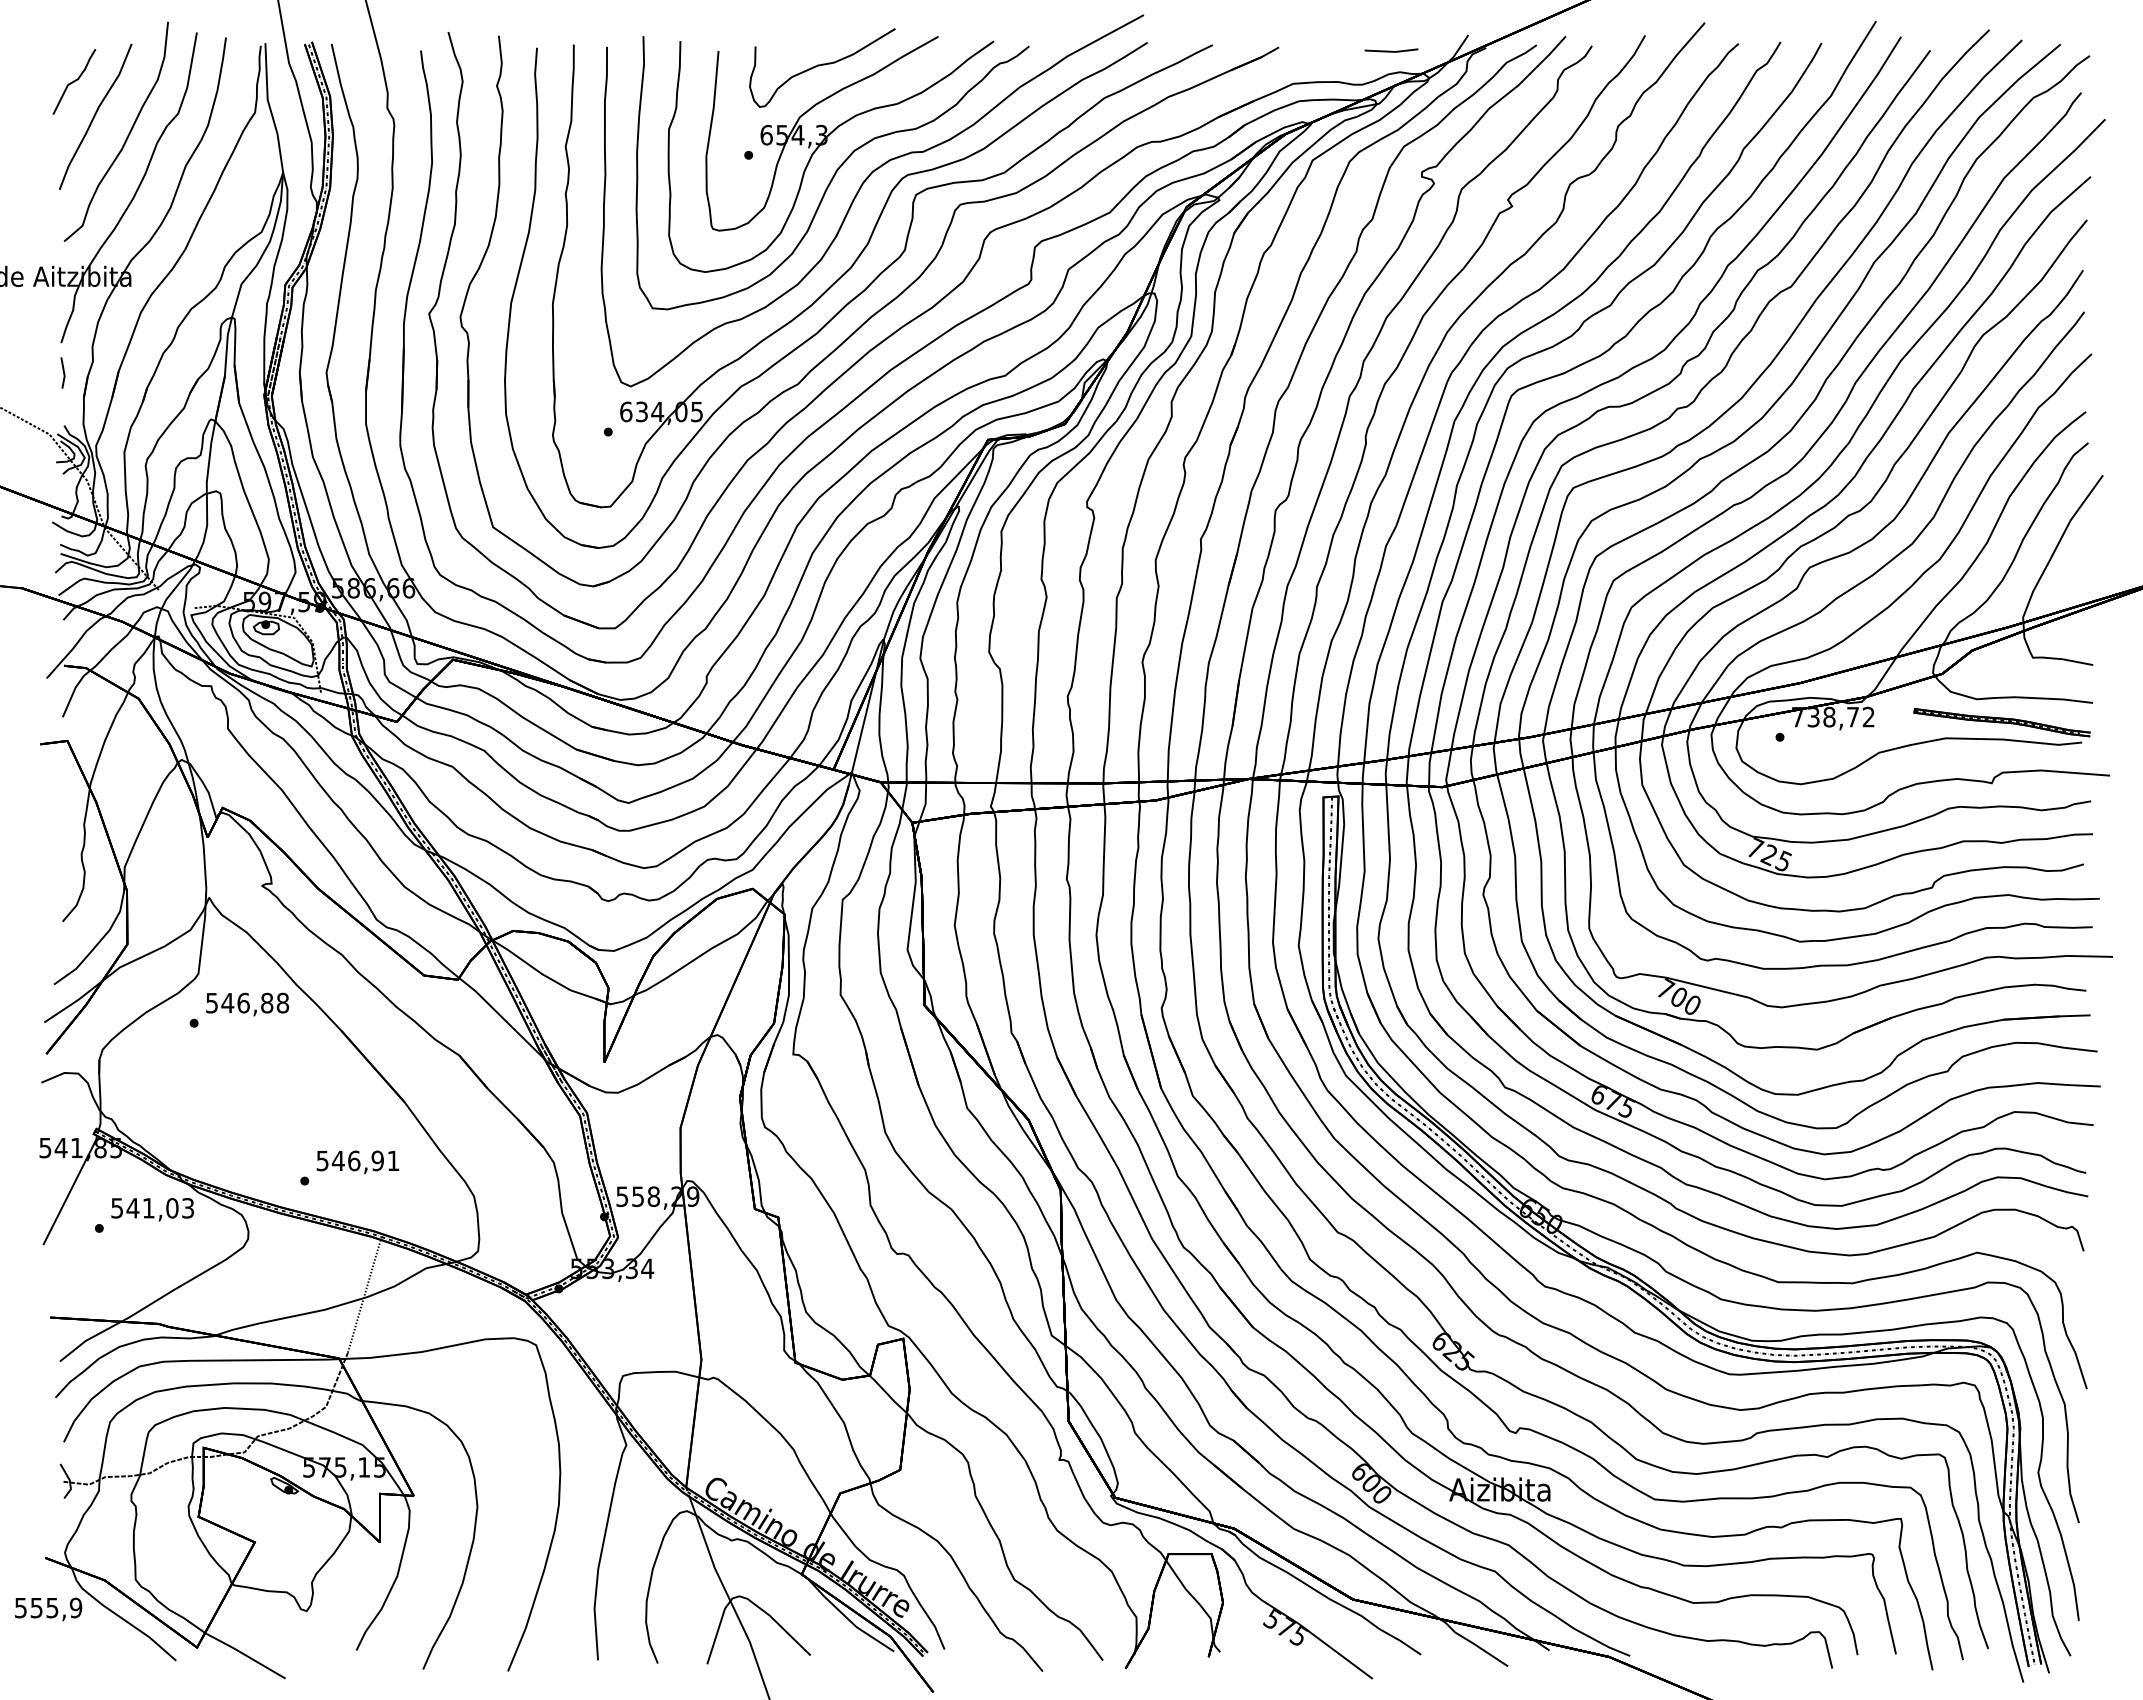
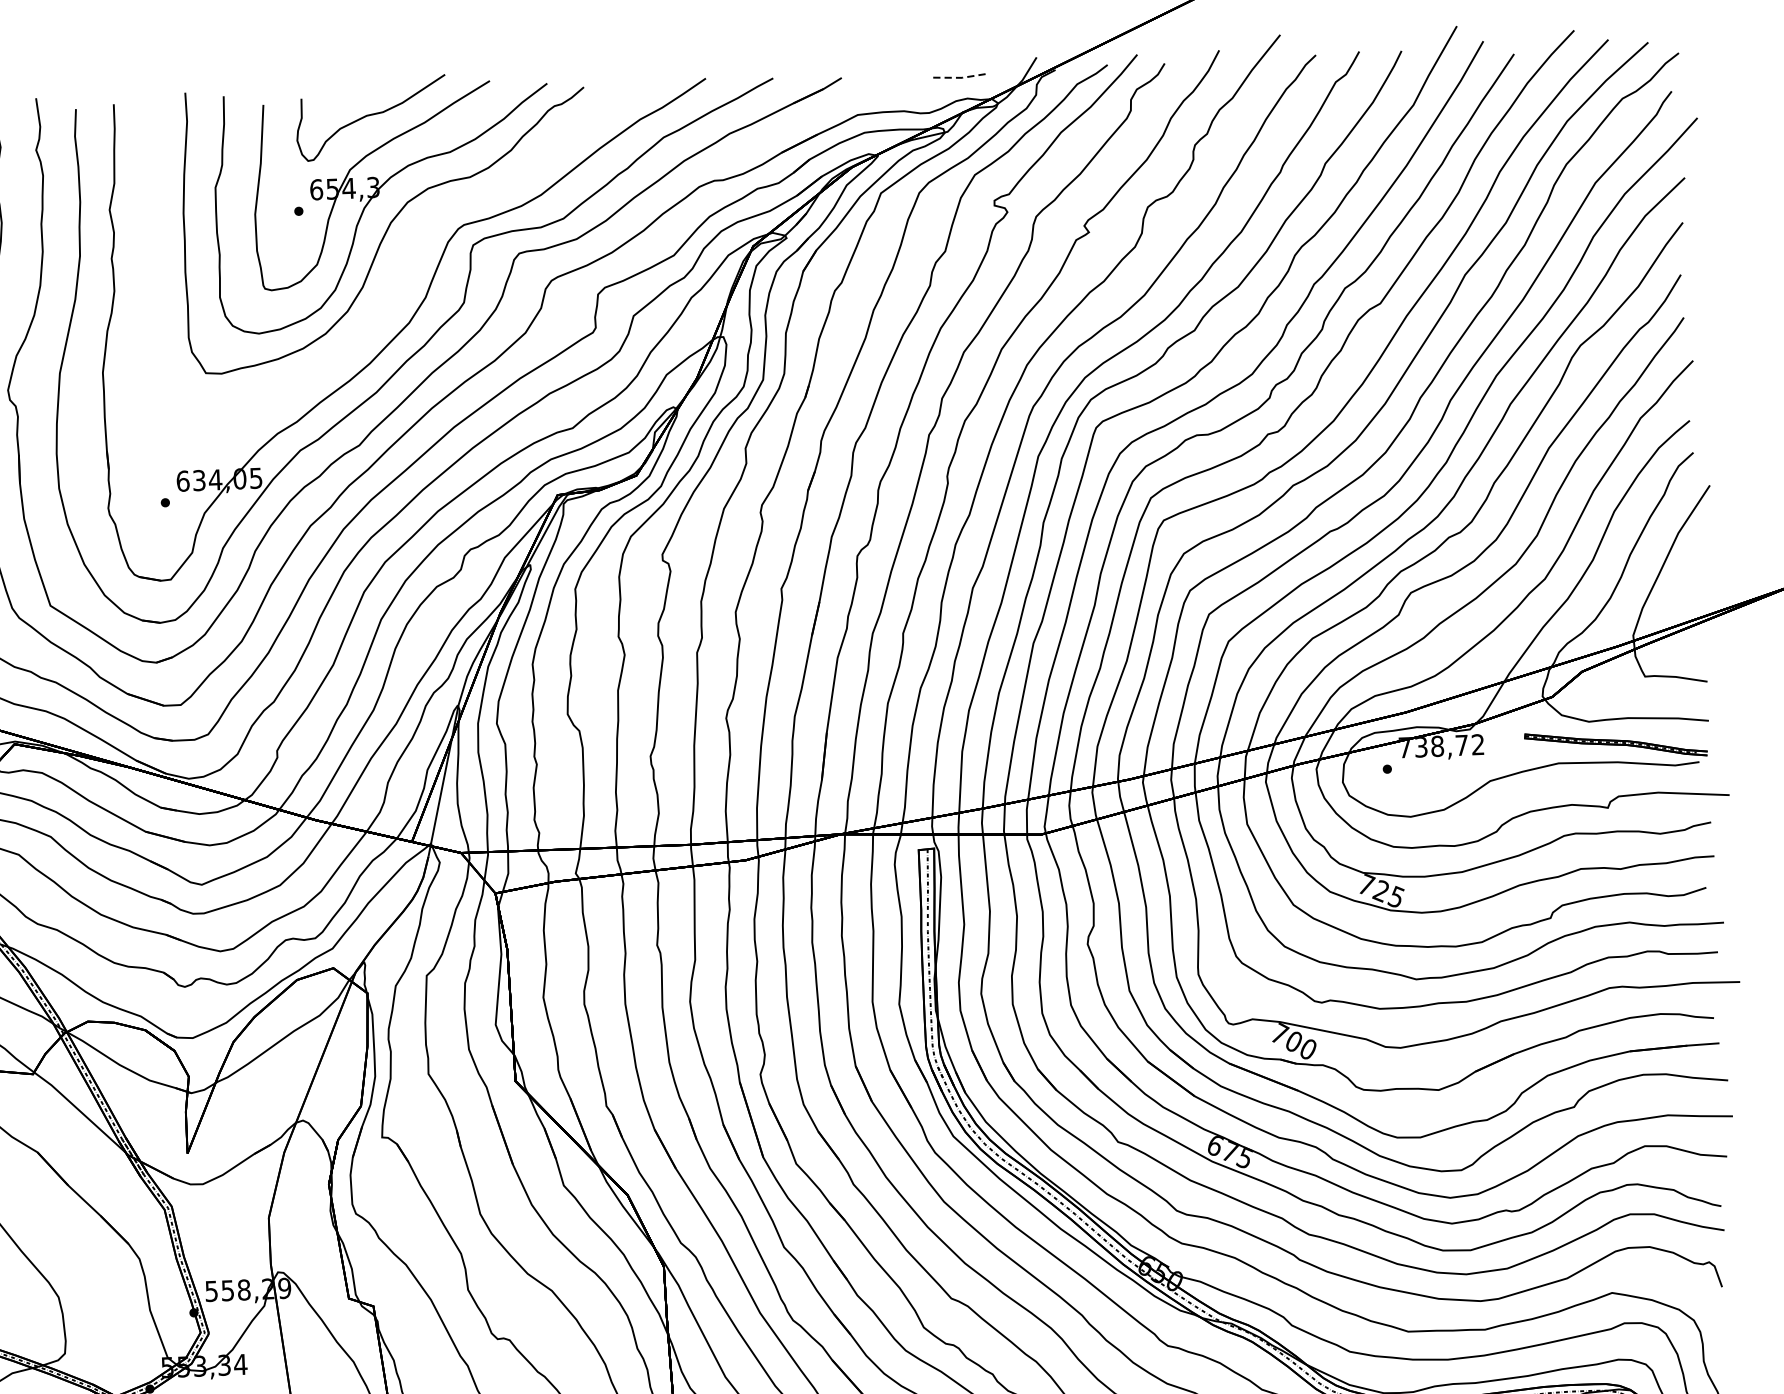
line: (1391, 51) -> (957, 77), solid -> dashed
curve: (858, 193) -> (413, 246), removed

